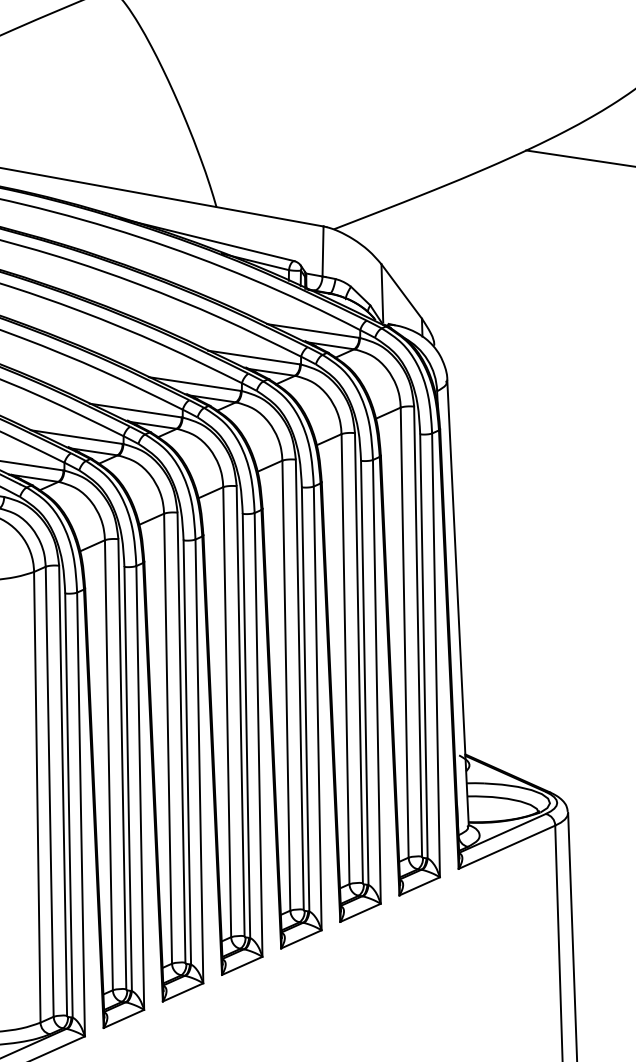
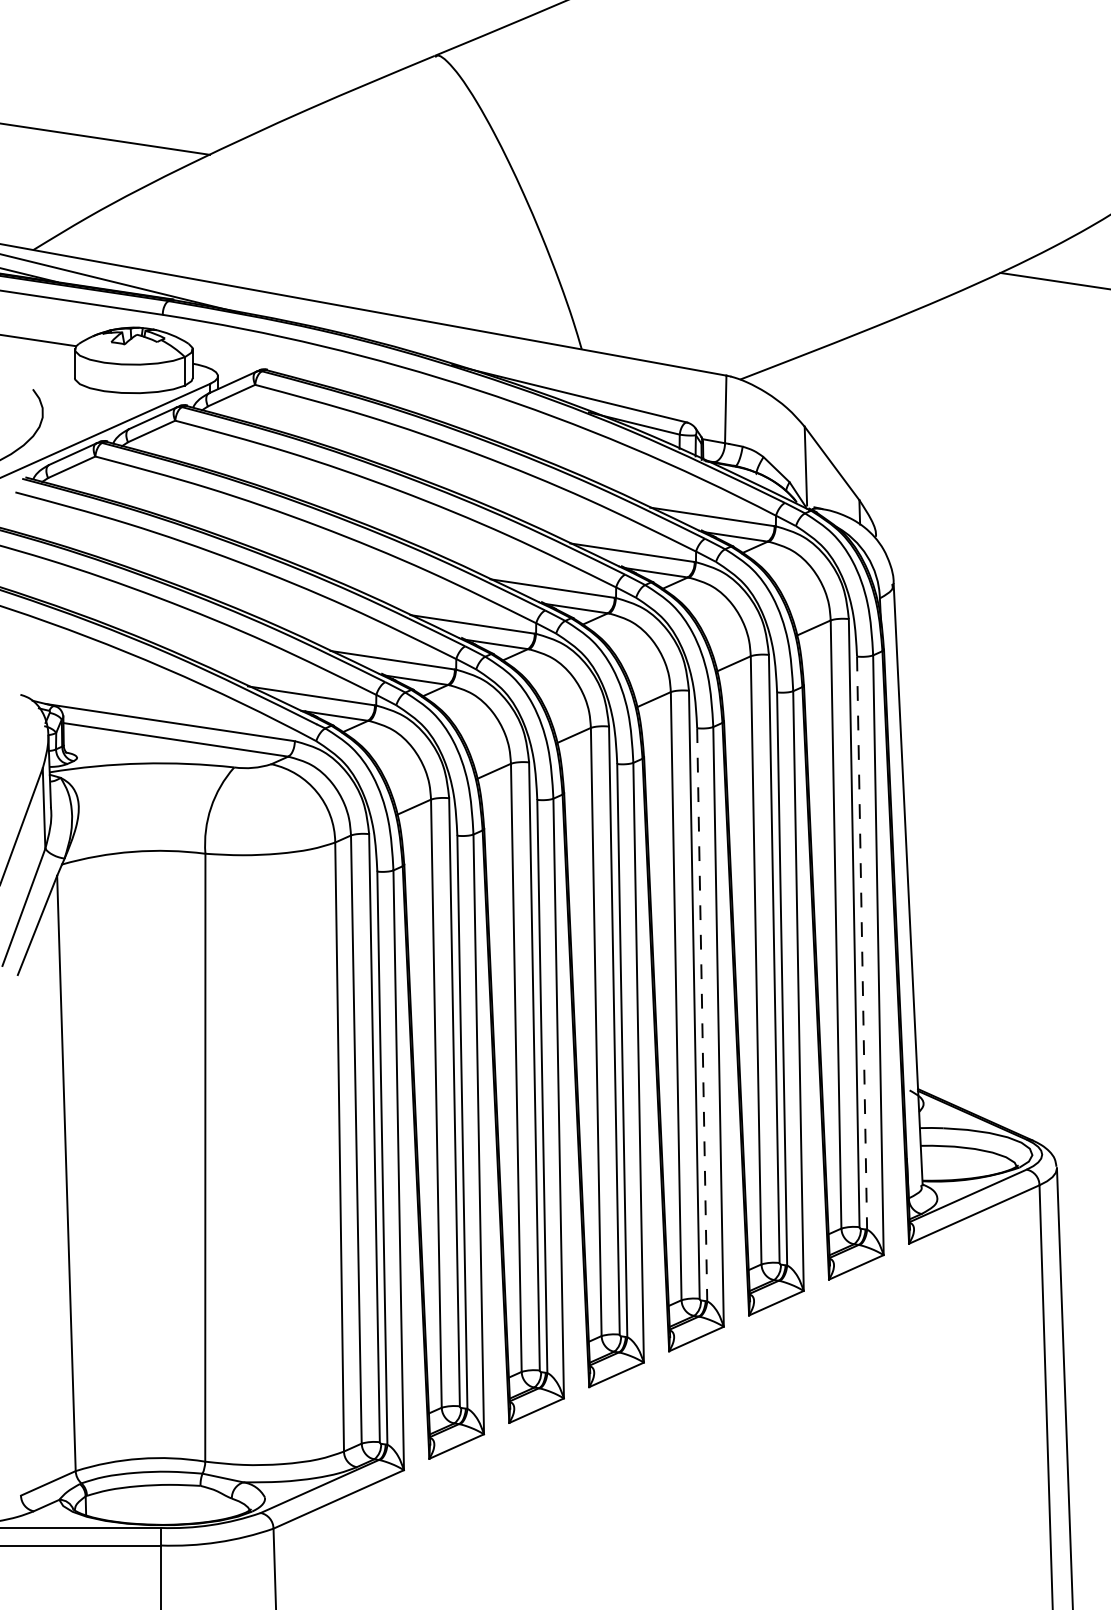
line: (424, 646) -> (862, 943), solid -> dashed
line: (305, 699) -> (702, 1014), solid -> dashed

